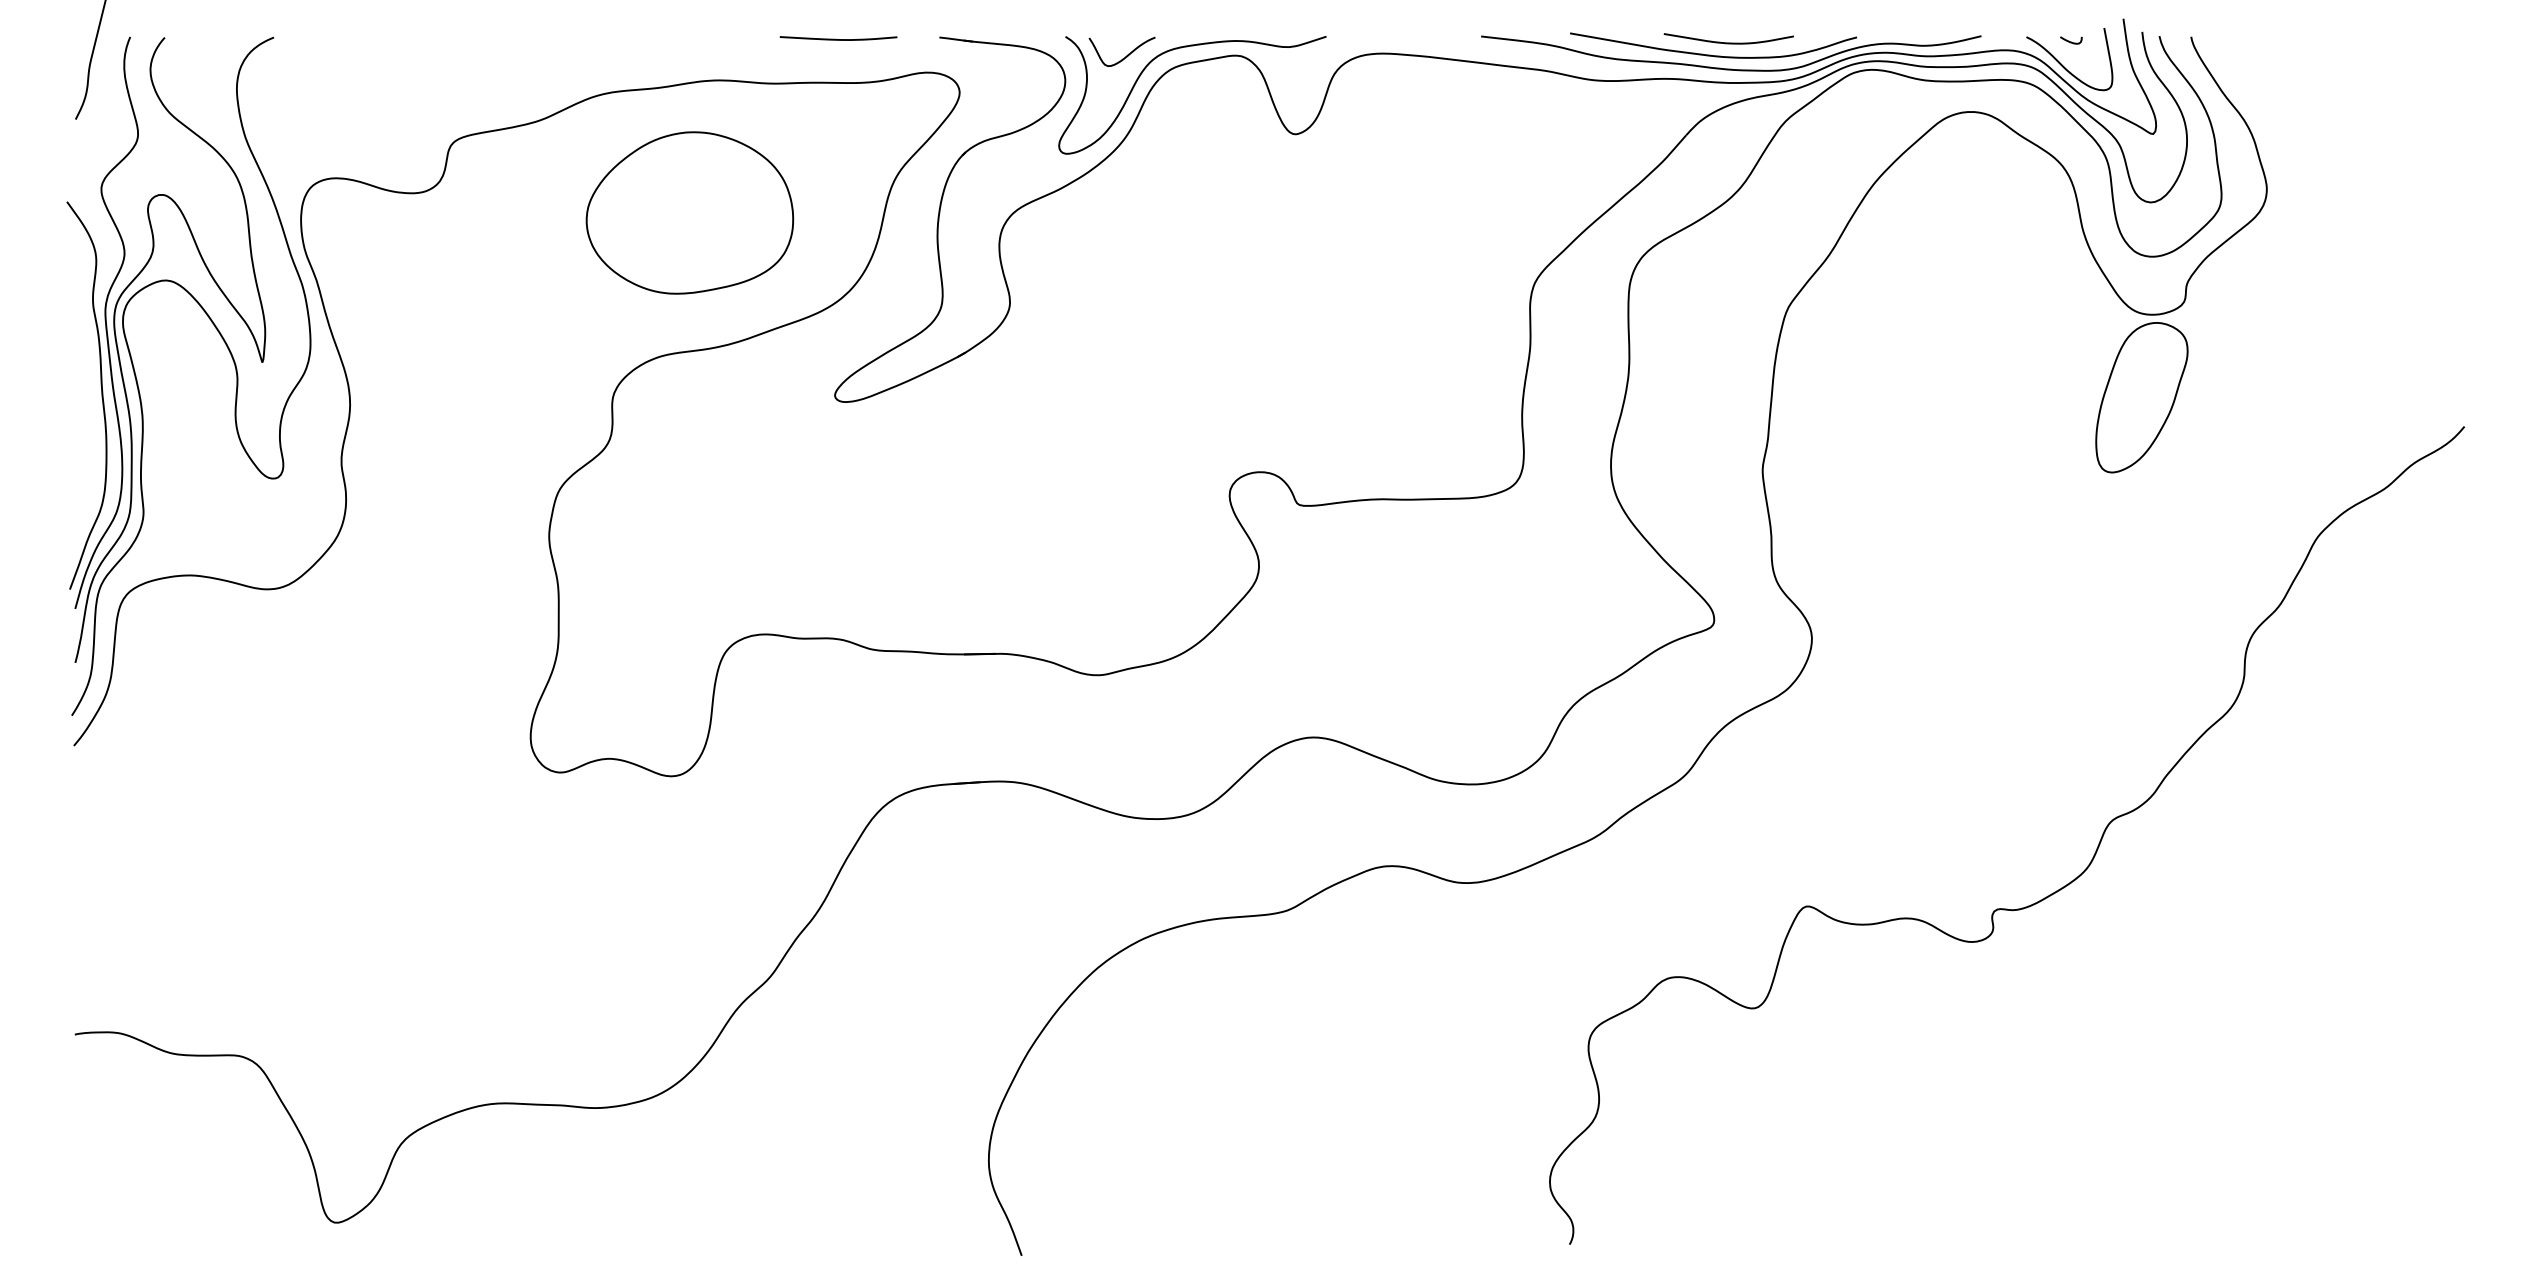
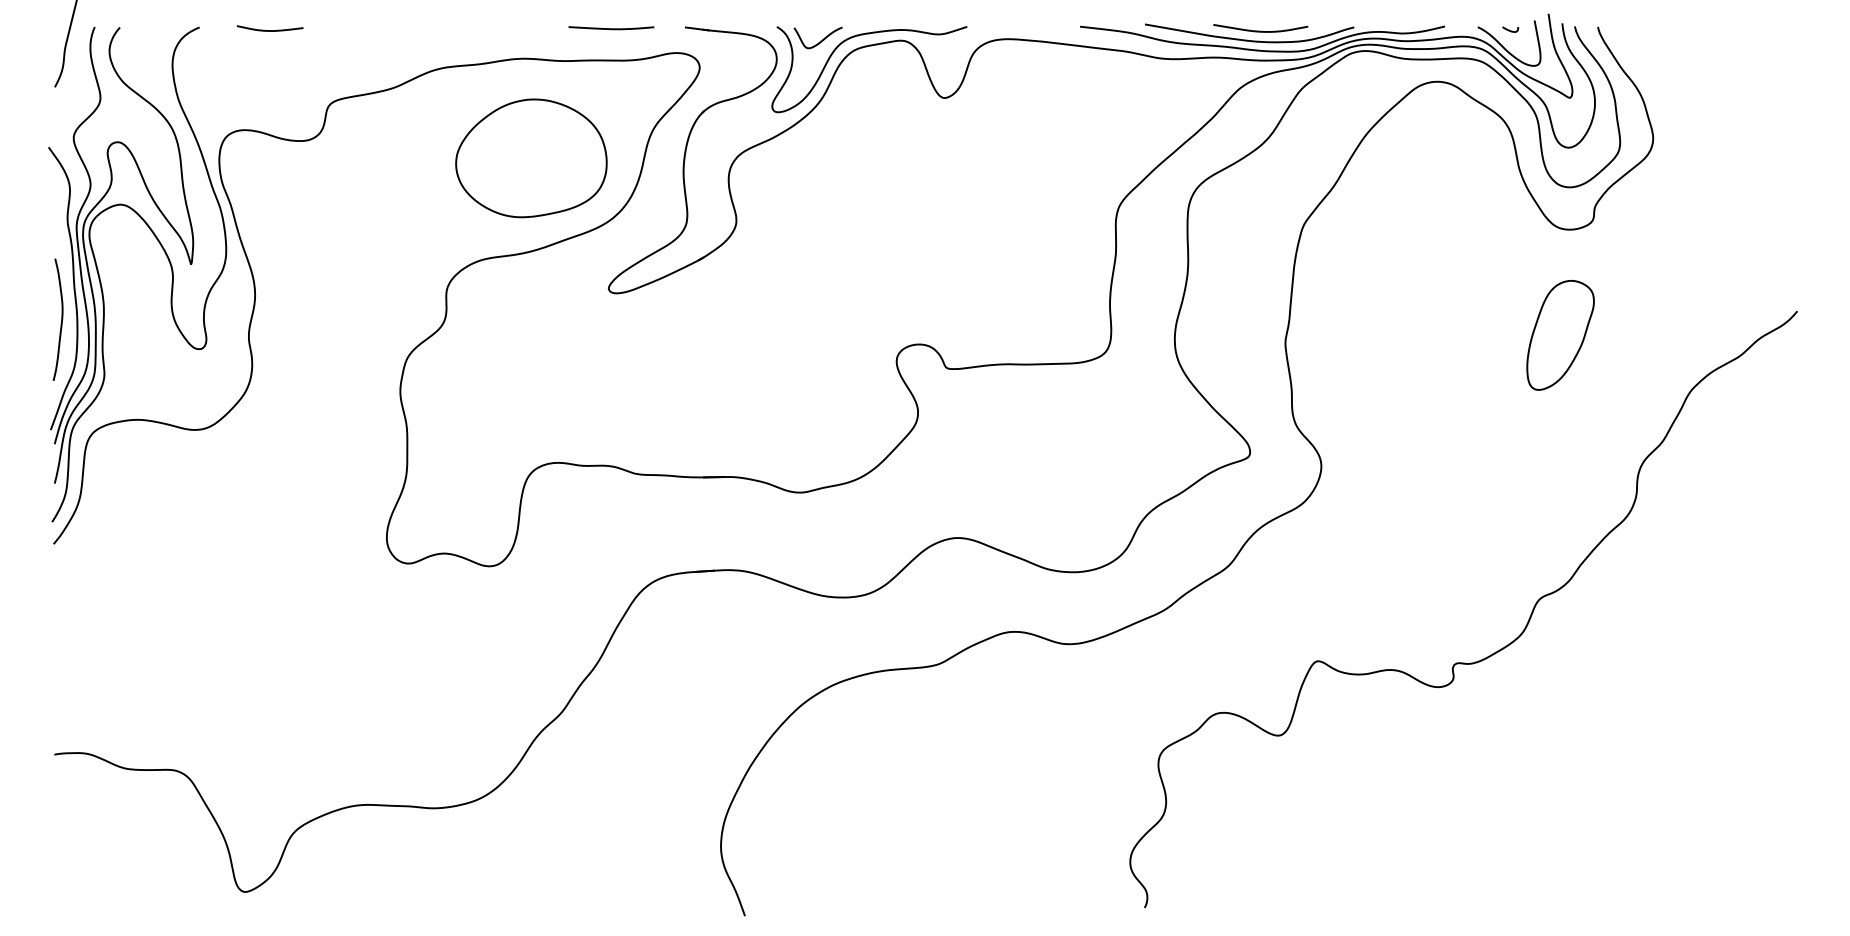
curve: (370, 41) -> (269, 30), added
part: (689, 212) -> (531, 158), moved
part: (2141, 397) -> (1560, 335), moved
curve: (84, 438) -> (61, 319), added

